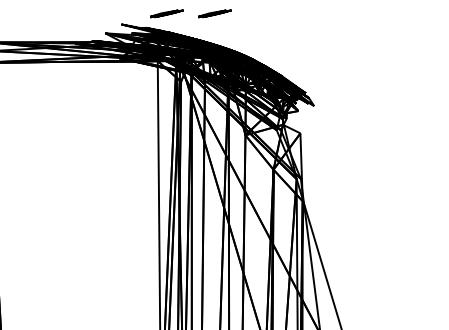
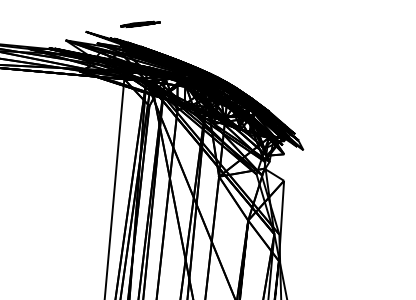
part: (214, 13) -> (196, 29), removed

